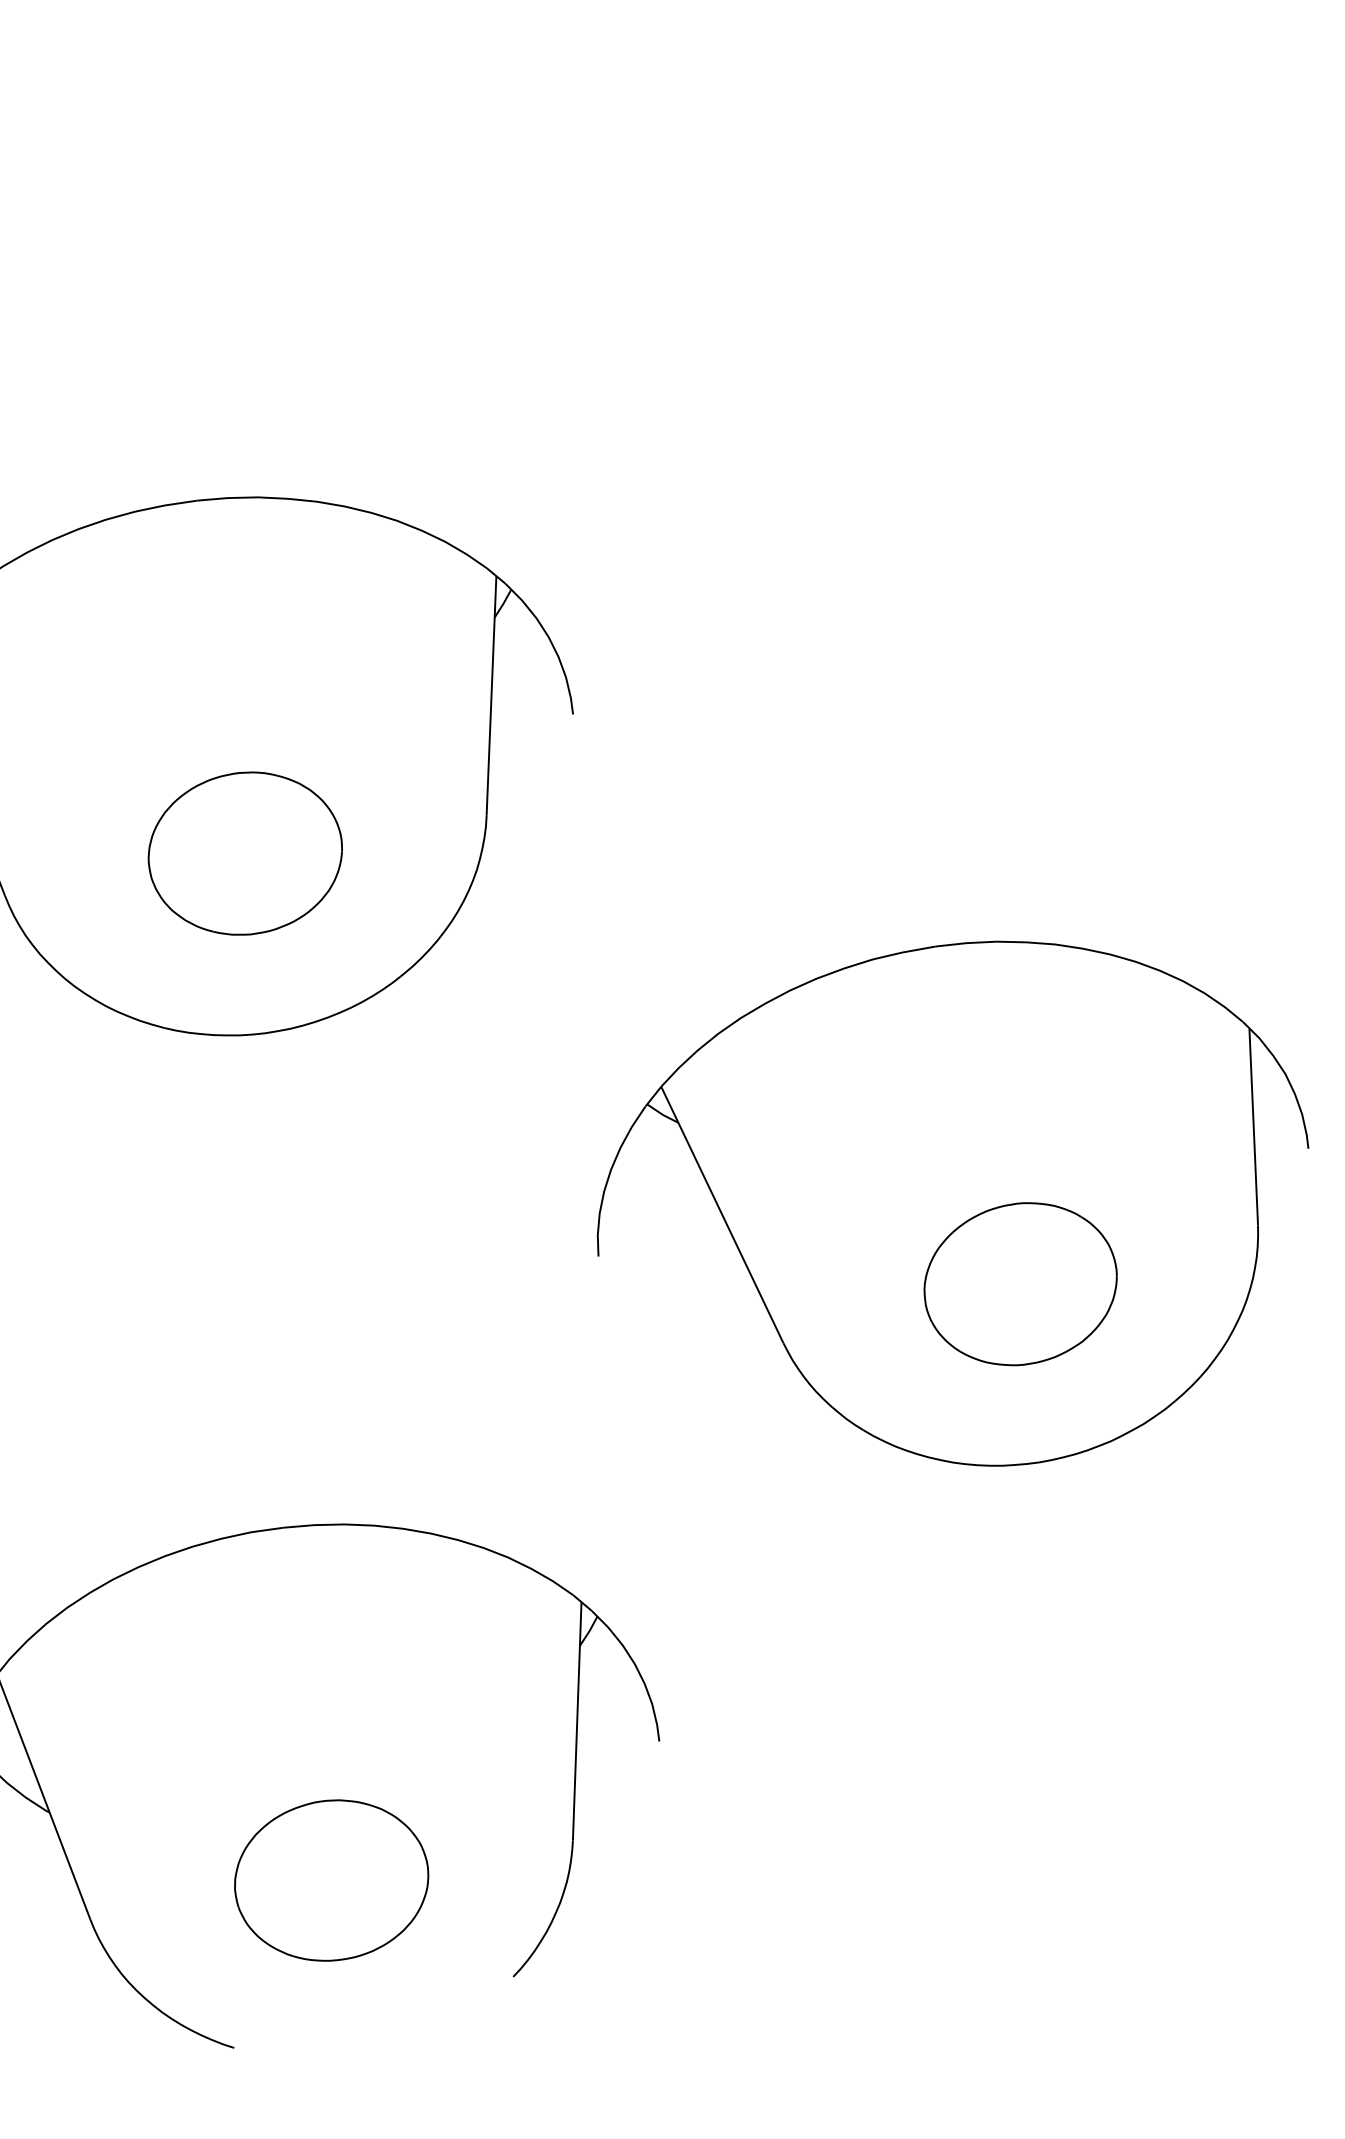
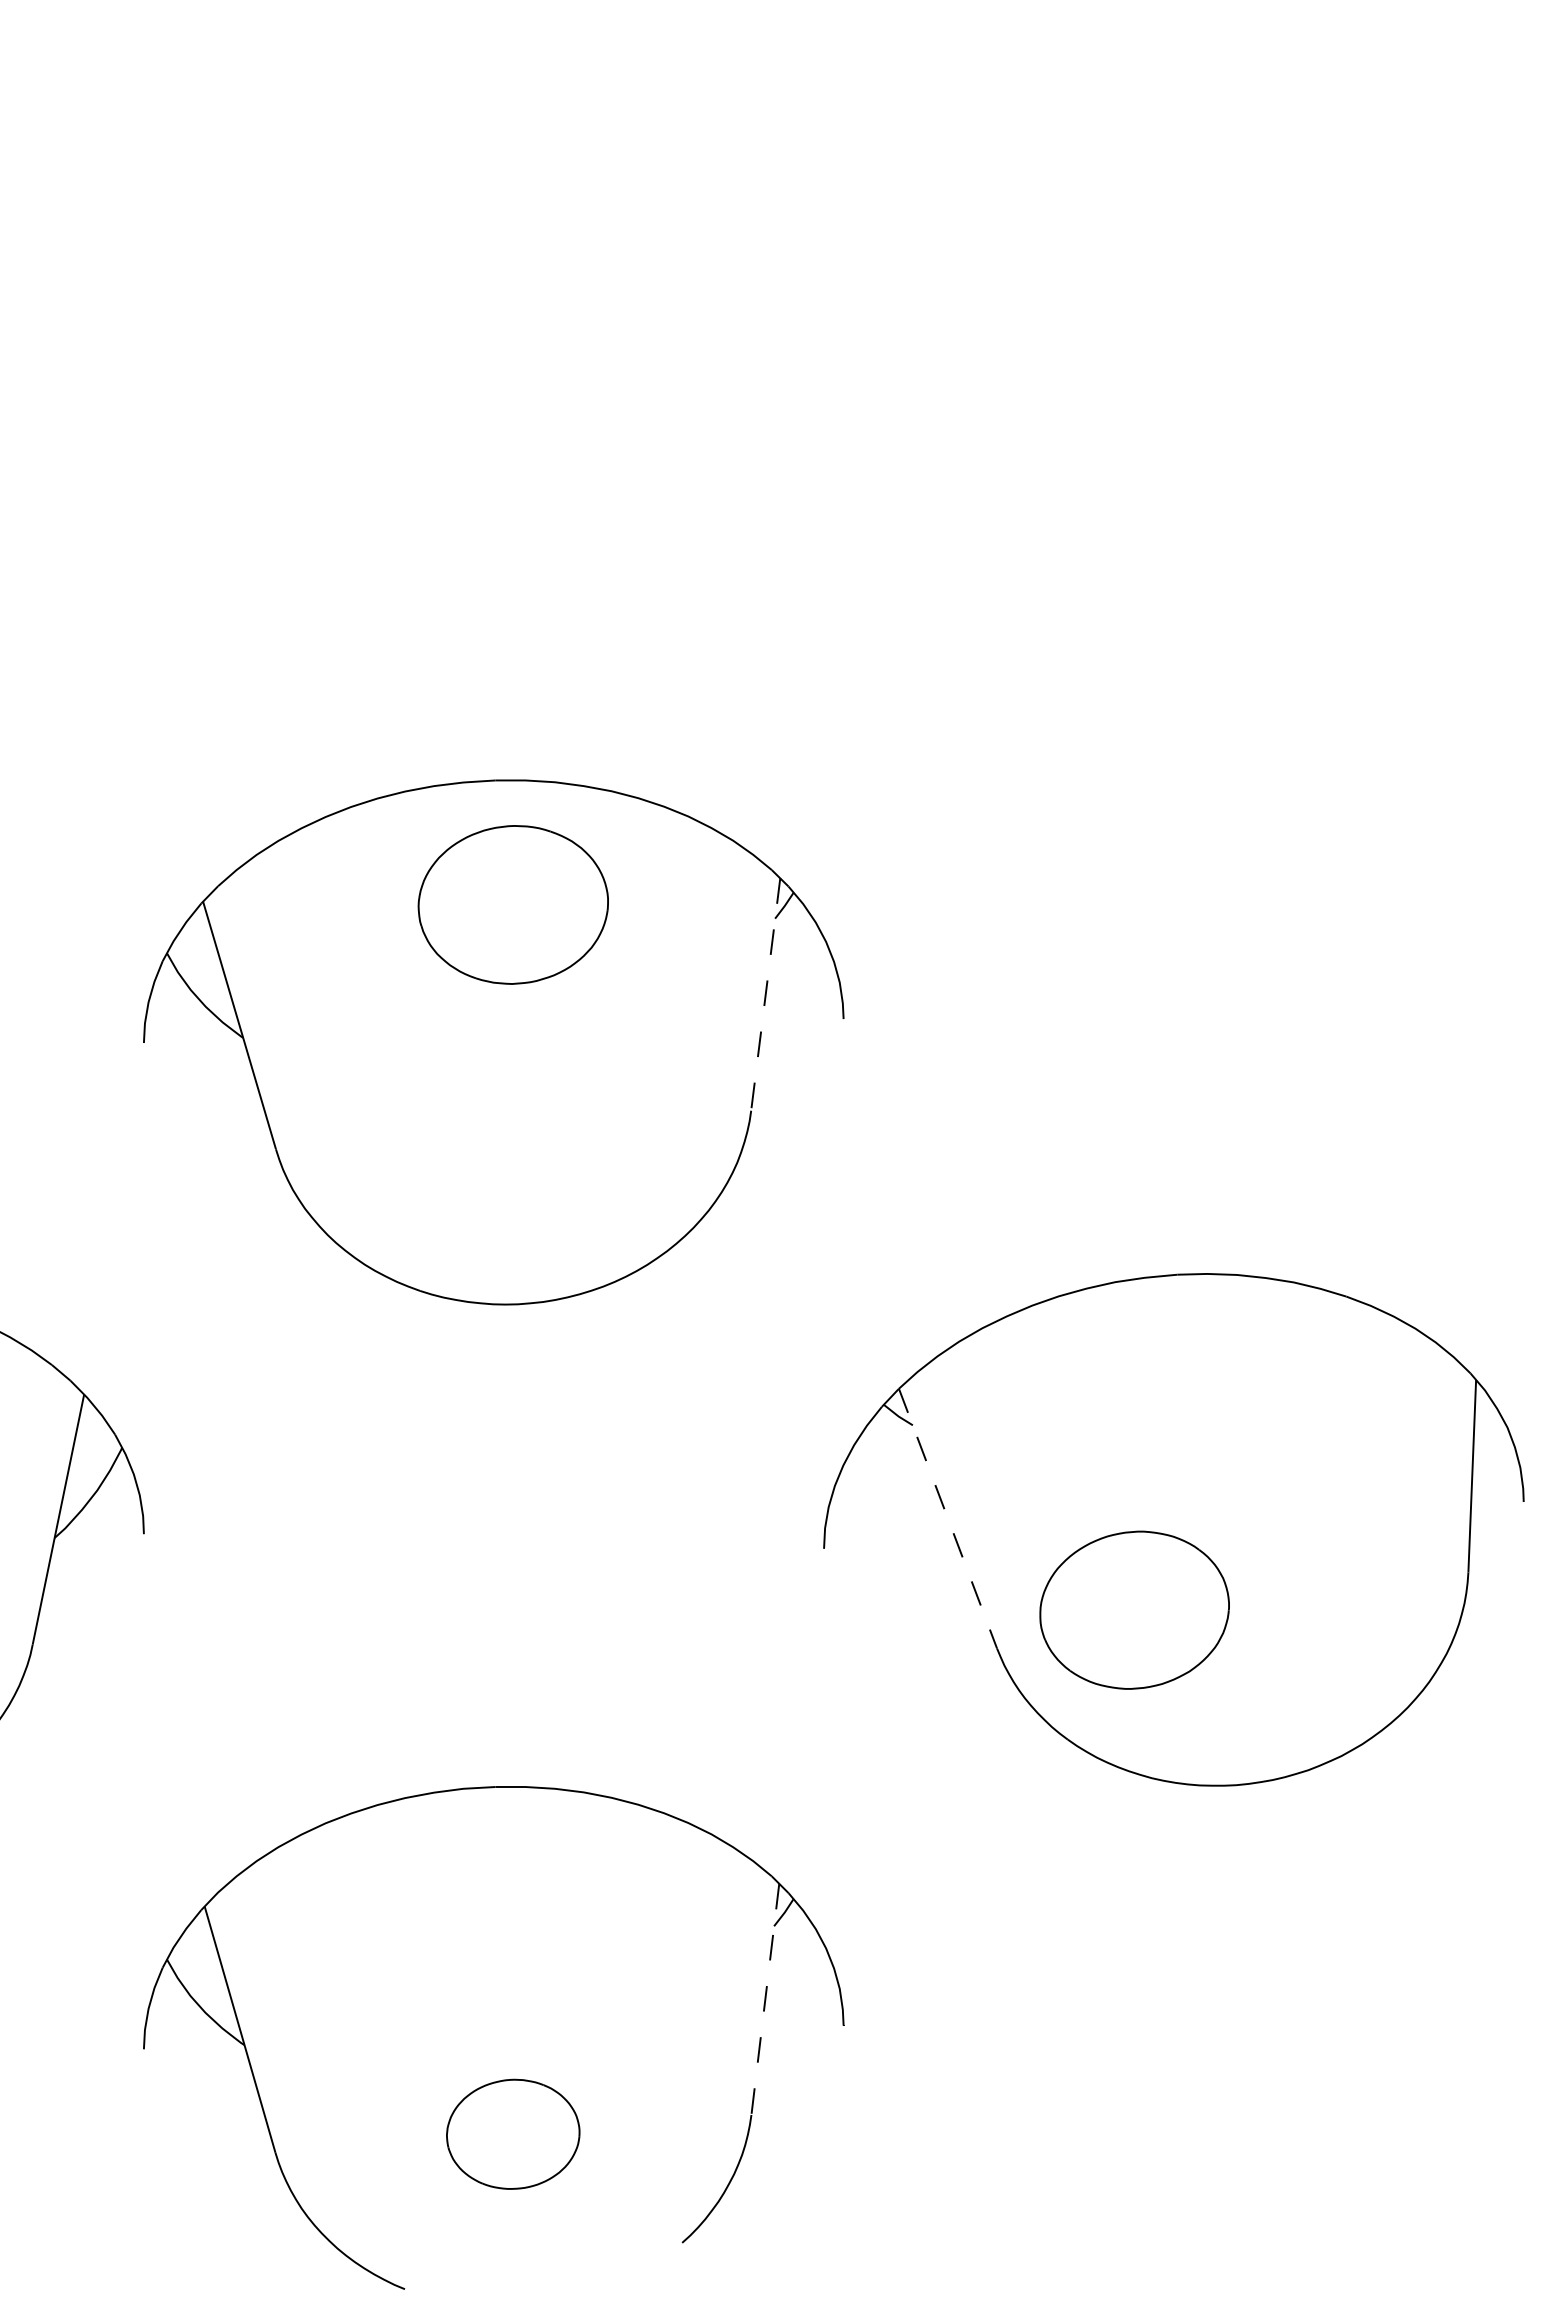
line: (491, 696) -> (765, 995), solid -> dashed
part: (244, 853) -> (512, 904), moved
line: (722, 1214) -> (948, 1518), solid -> dashed
part: (1020, 1283) -> (1134, 1609), moved
line: (577, 1721) -> (765, 1999), solid -> dashed
part: (330, 1880) -> (512, 2134), size x0.7

